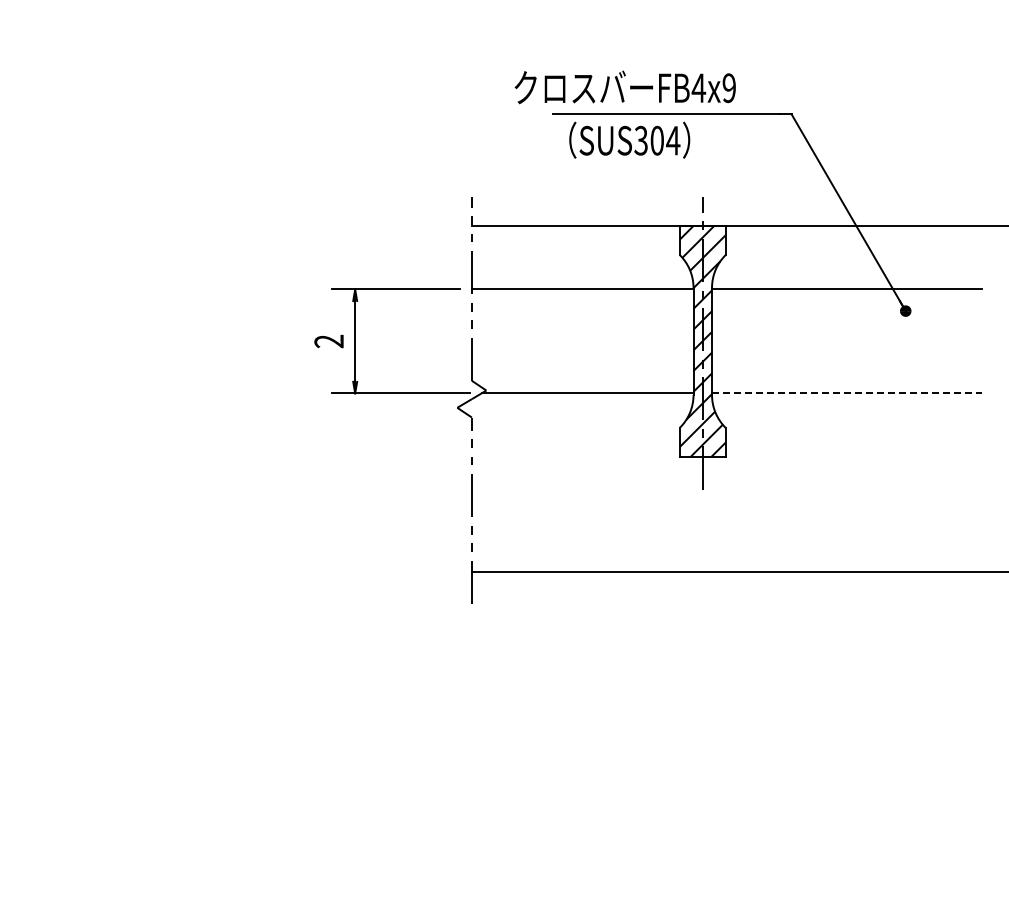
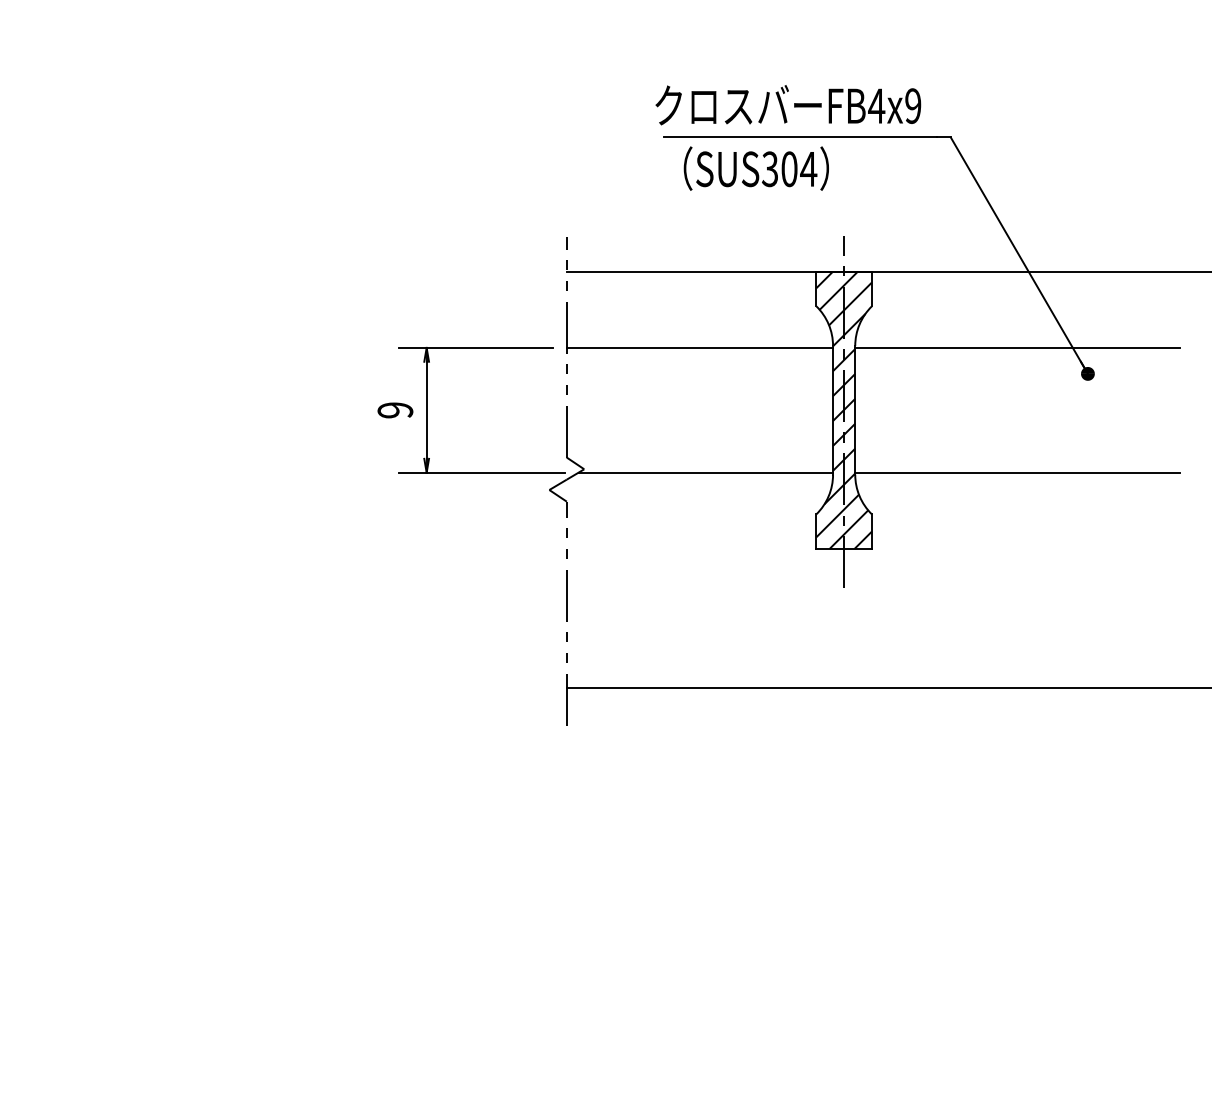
text: (624, 87) -> (787, 105), moved
text: (329, 341) -> (395, 410), 2 -> 9
line: (847, 393) -> (1017, 472), dashed -> solid

